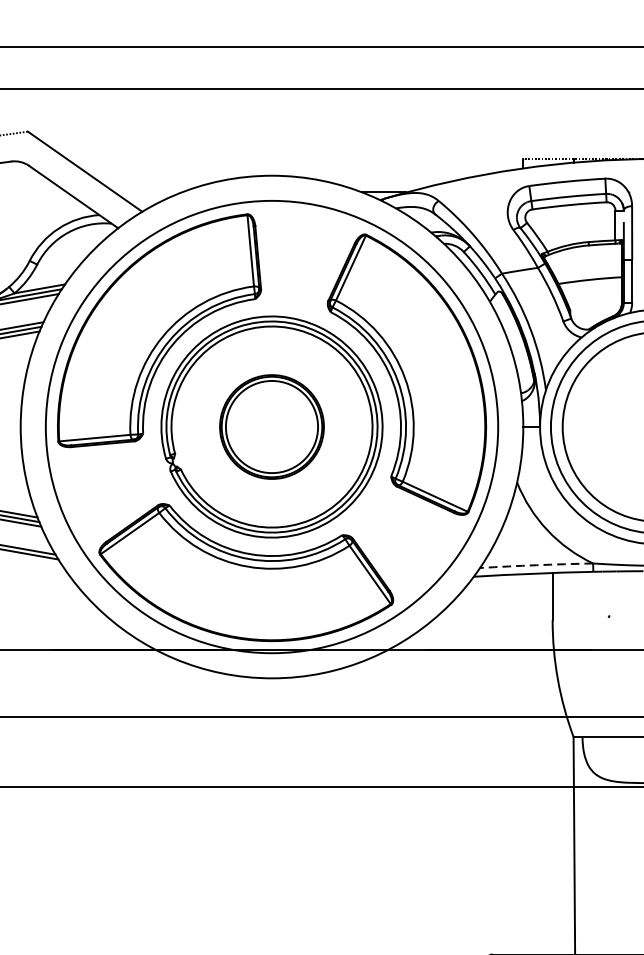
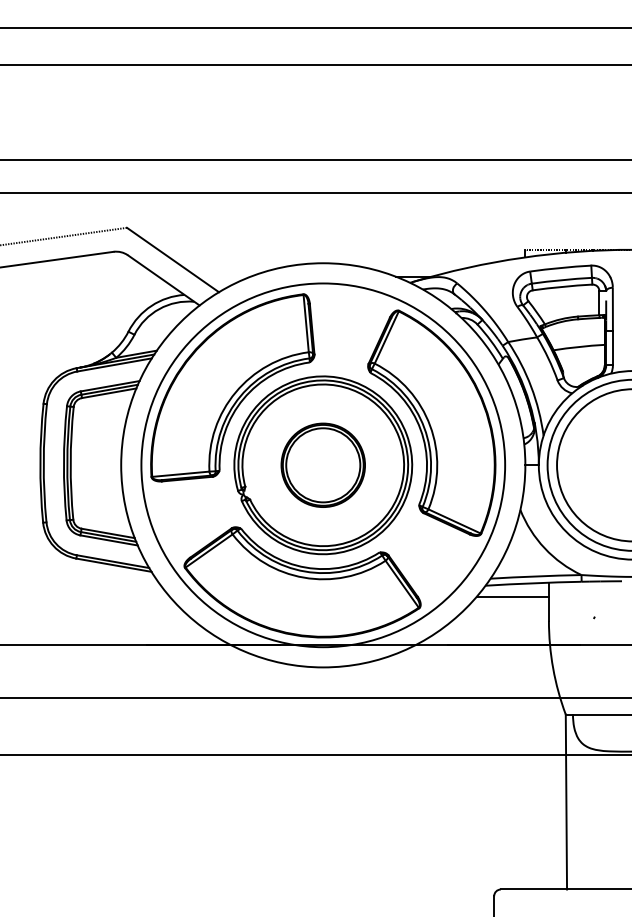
arc: (537, 565) -> (536, 576), dashed -> solid
line: (507, 590) -> (512, 596), added

